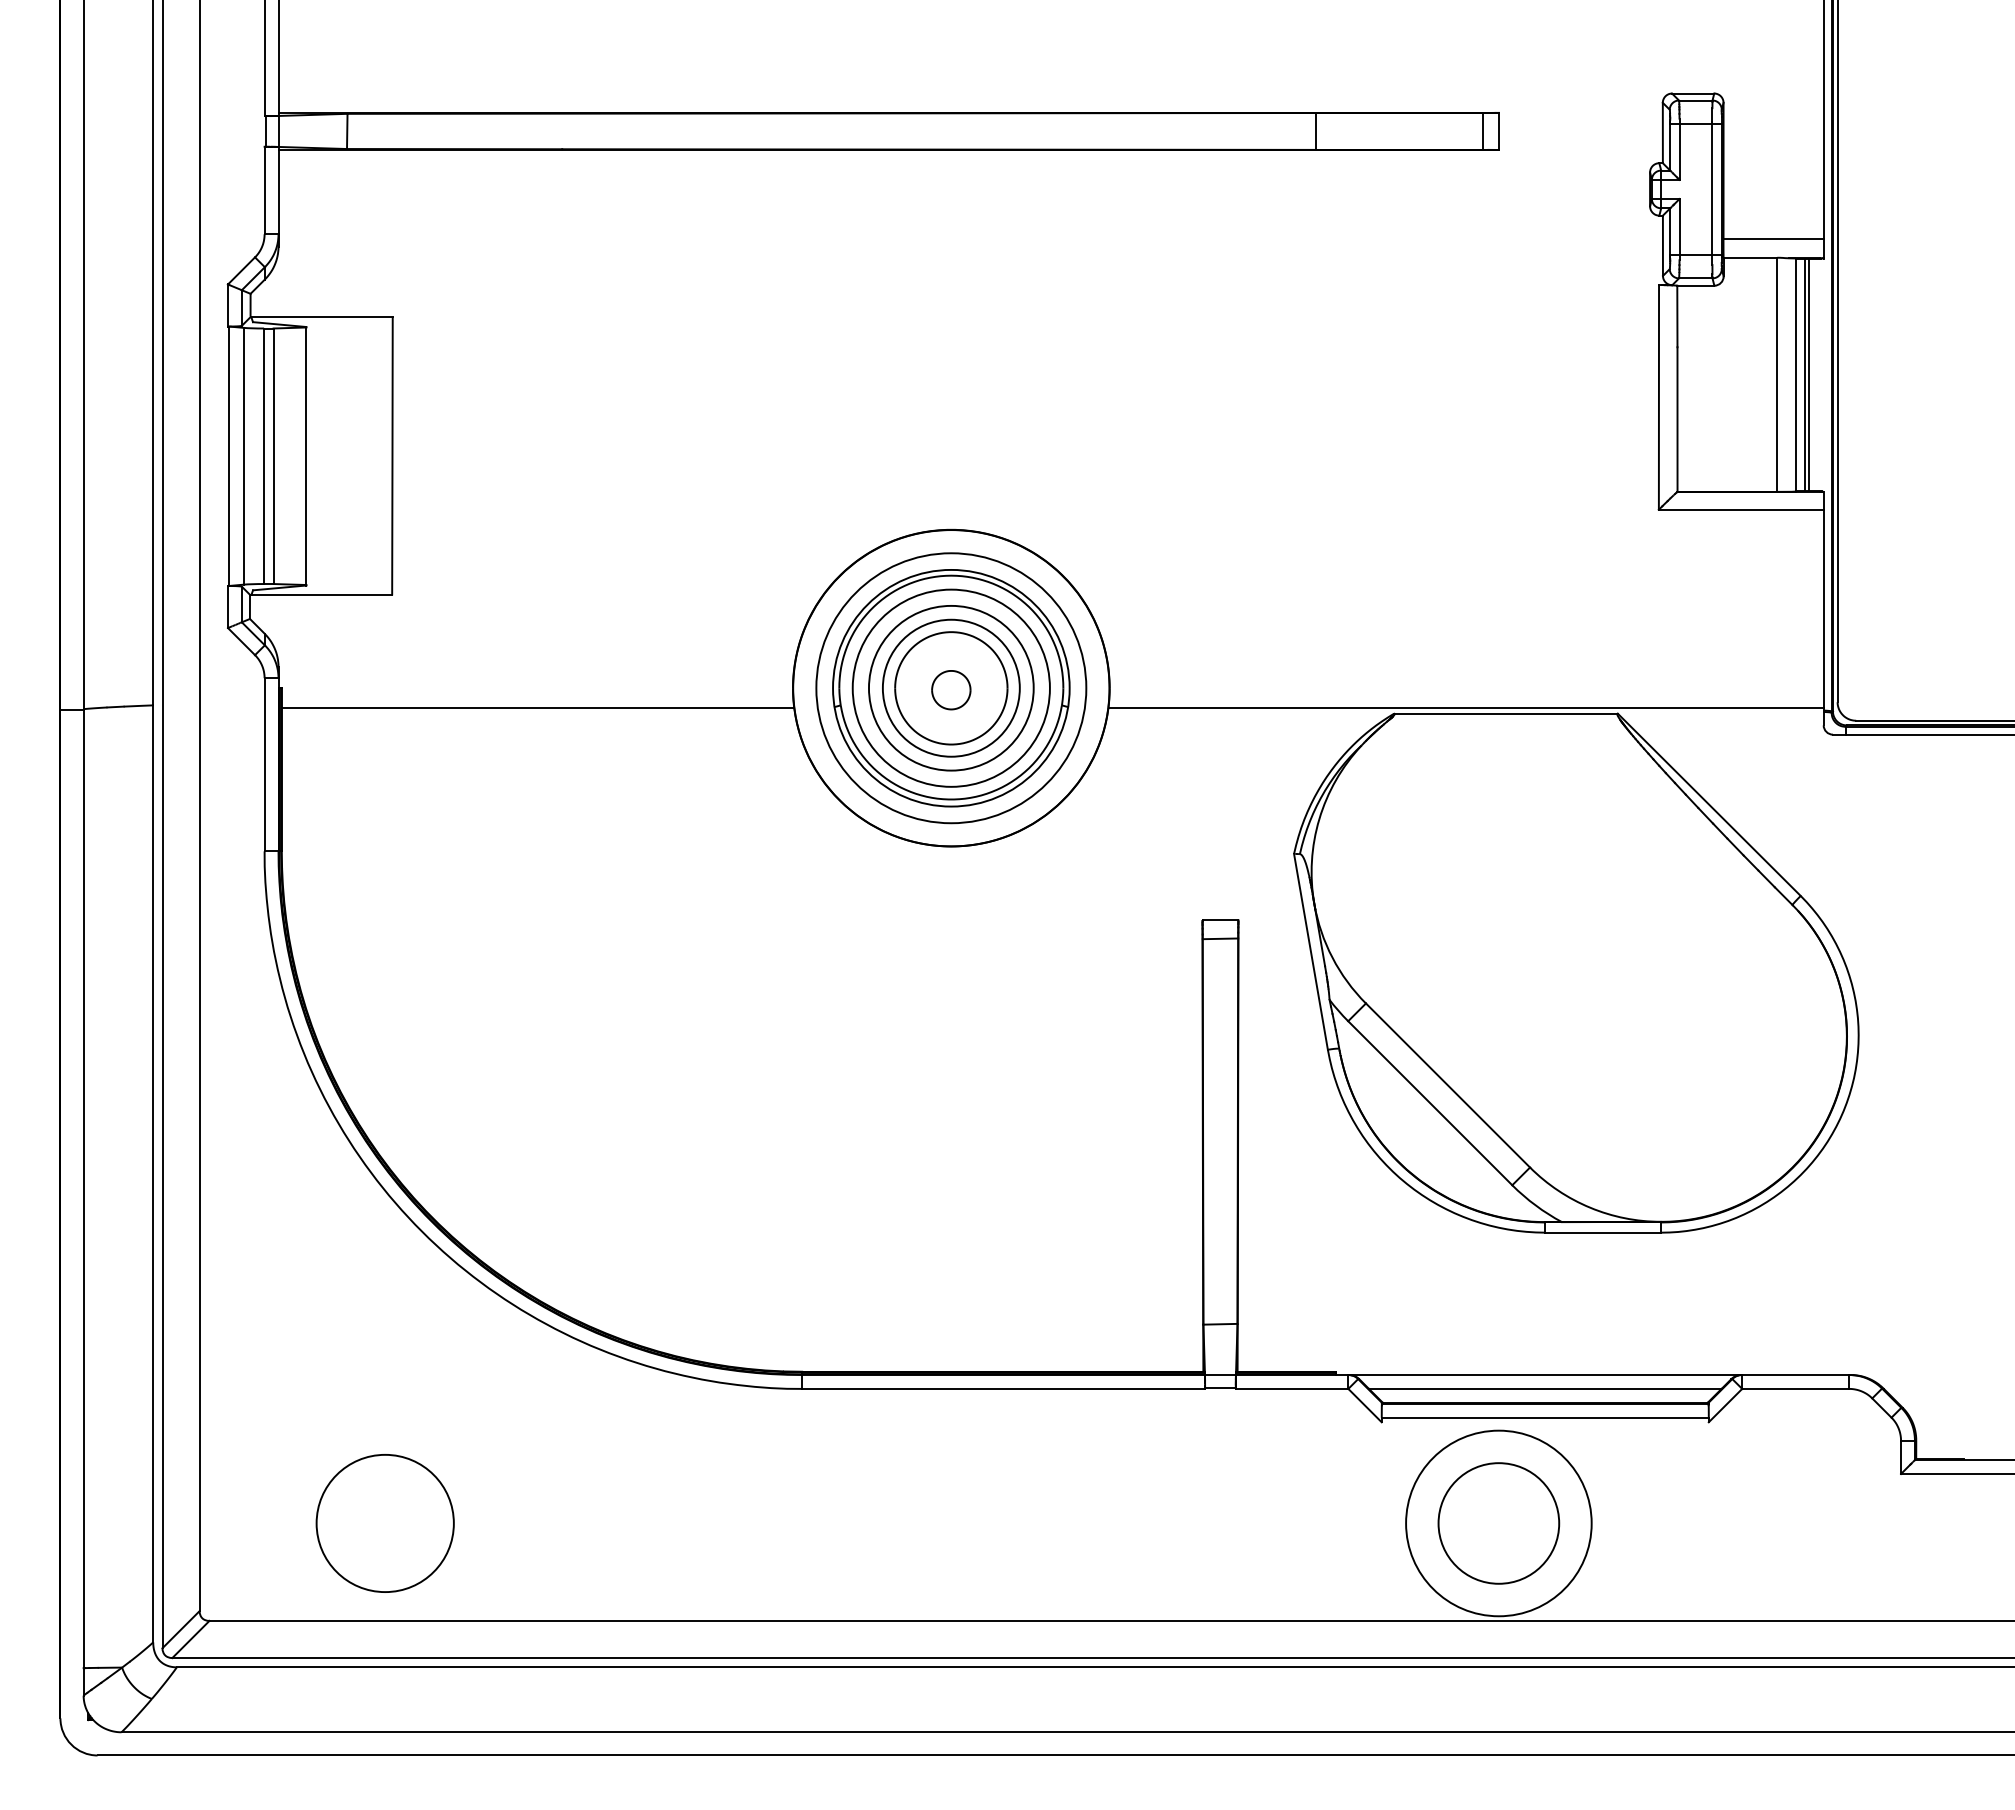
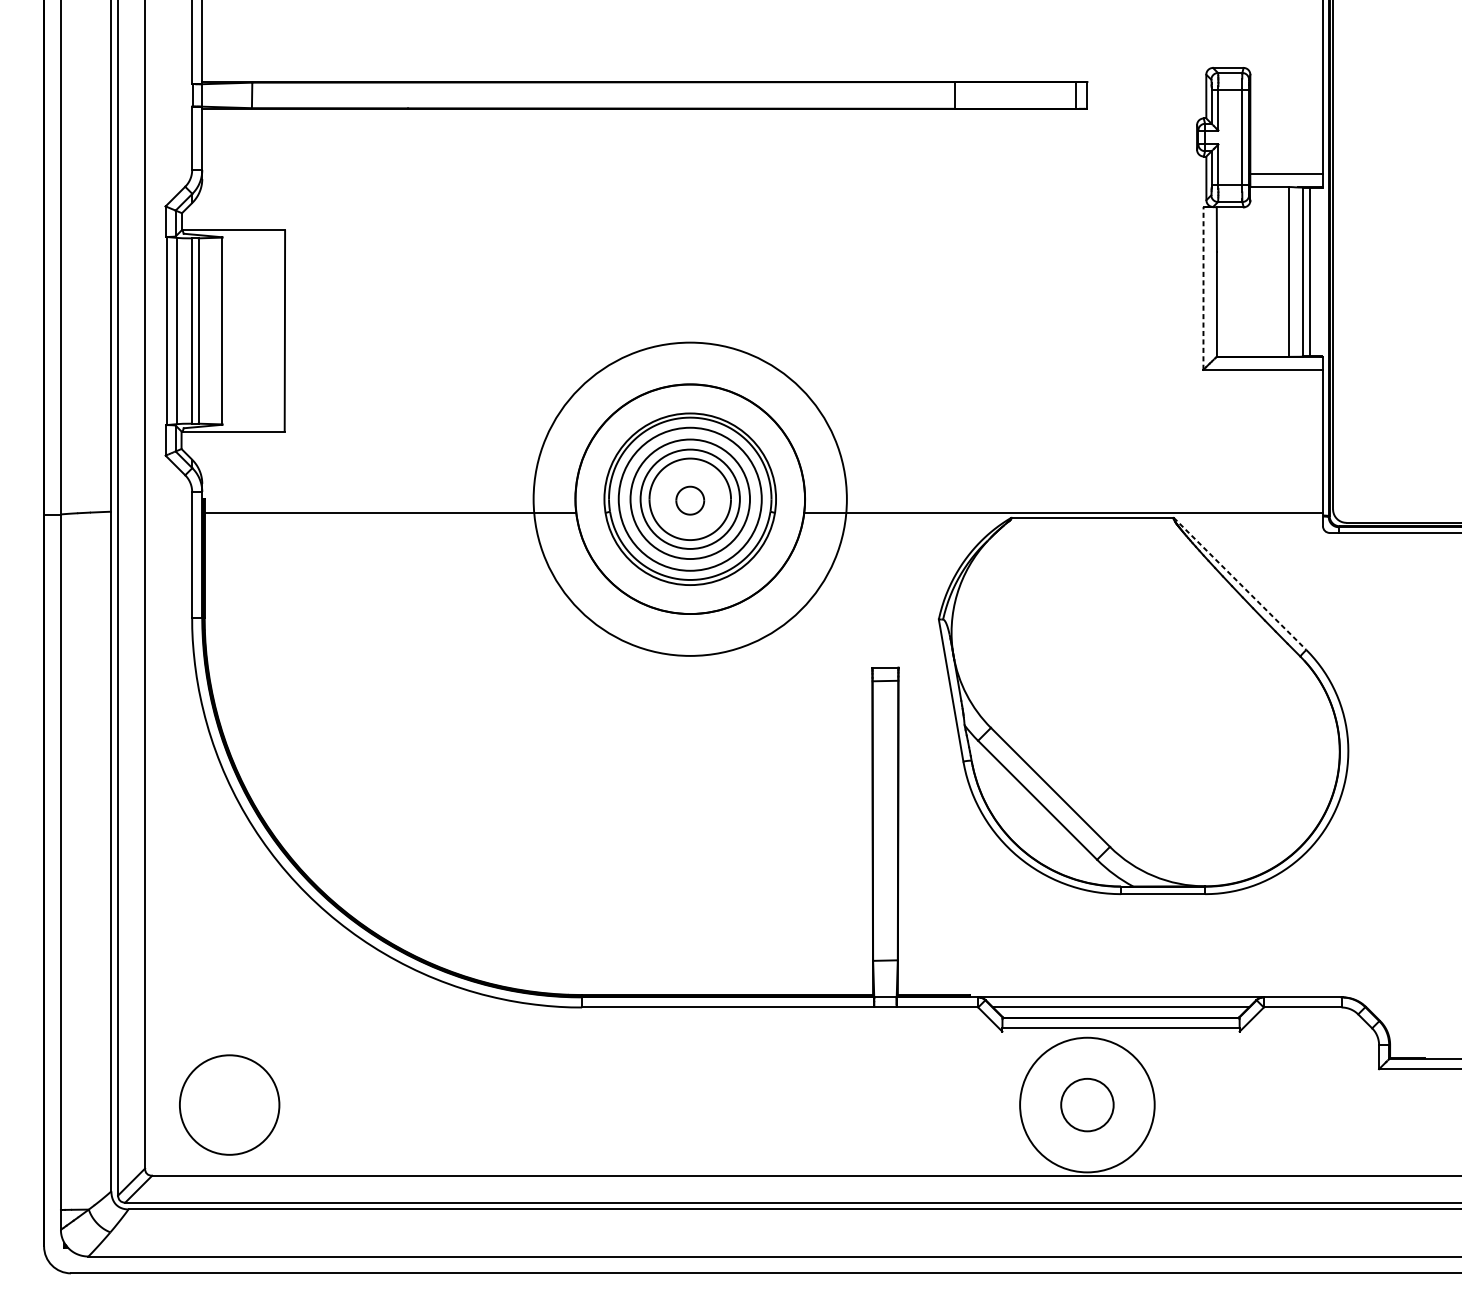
line: (1808, 374) -> (1311, 271), removed
line: (1658, 396) -> (1203, 287), solid -> dashed
circle: (951, 688) -> (690, 499), size x1.6
line: (1709, 805) -> (1240, 584), solid -> dashed
circle: (384, 1523) -> (229, 1105), moved
circle: (1498, 1523) -> (1087, 1105), size x0.6

